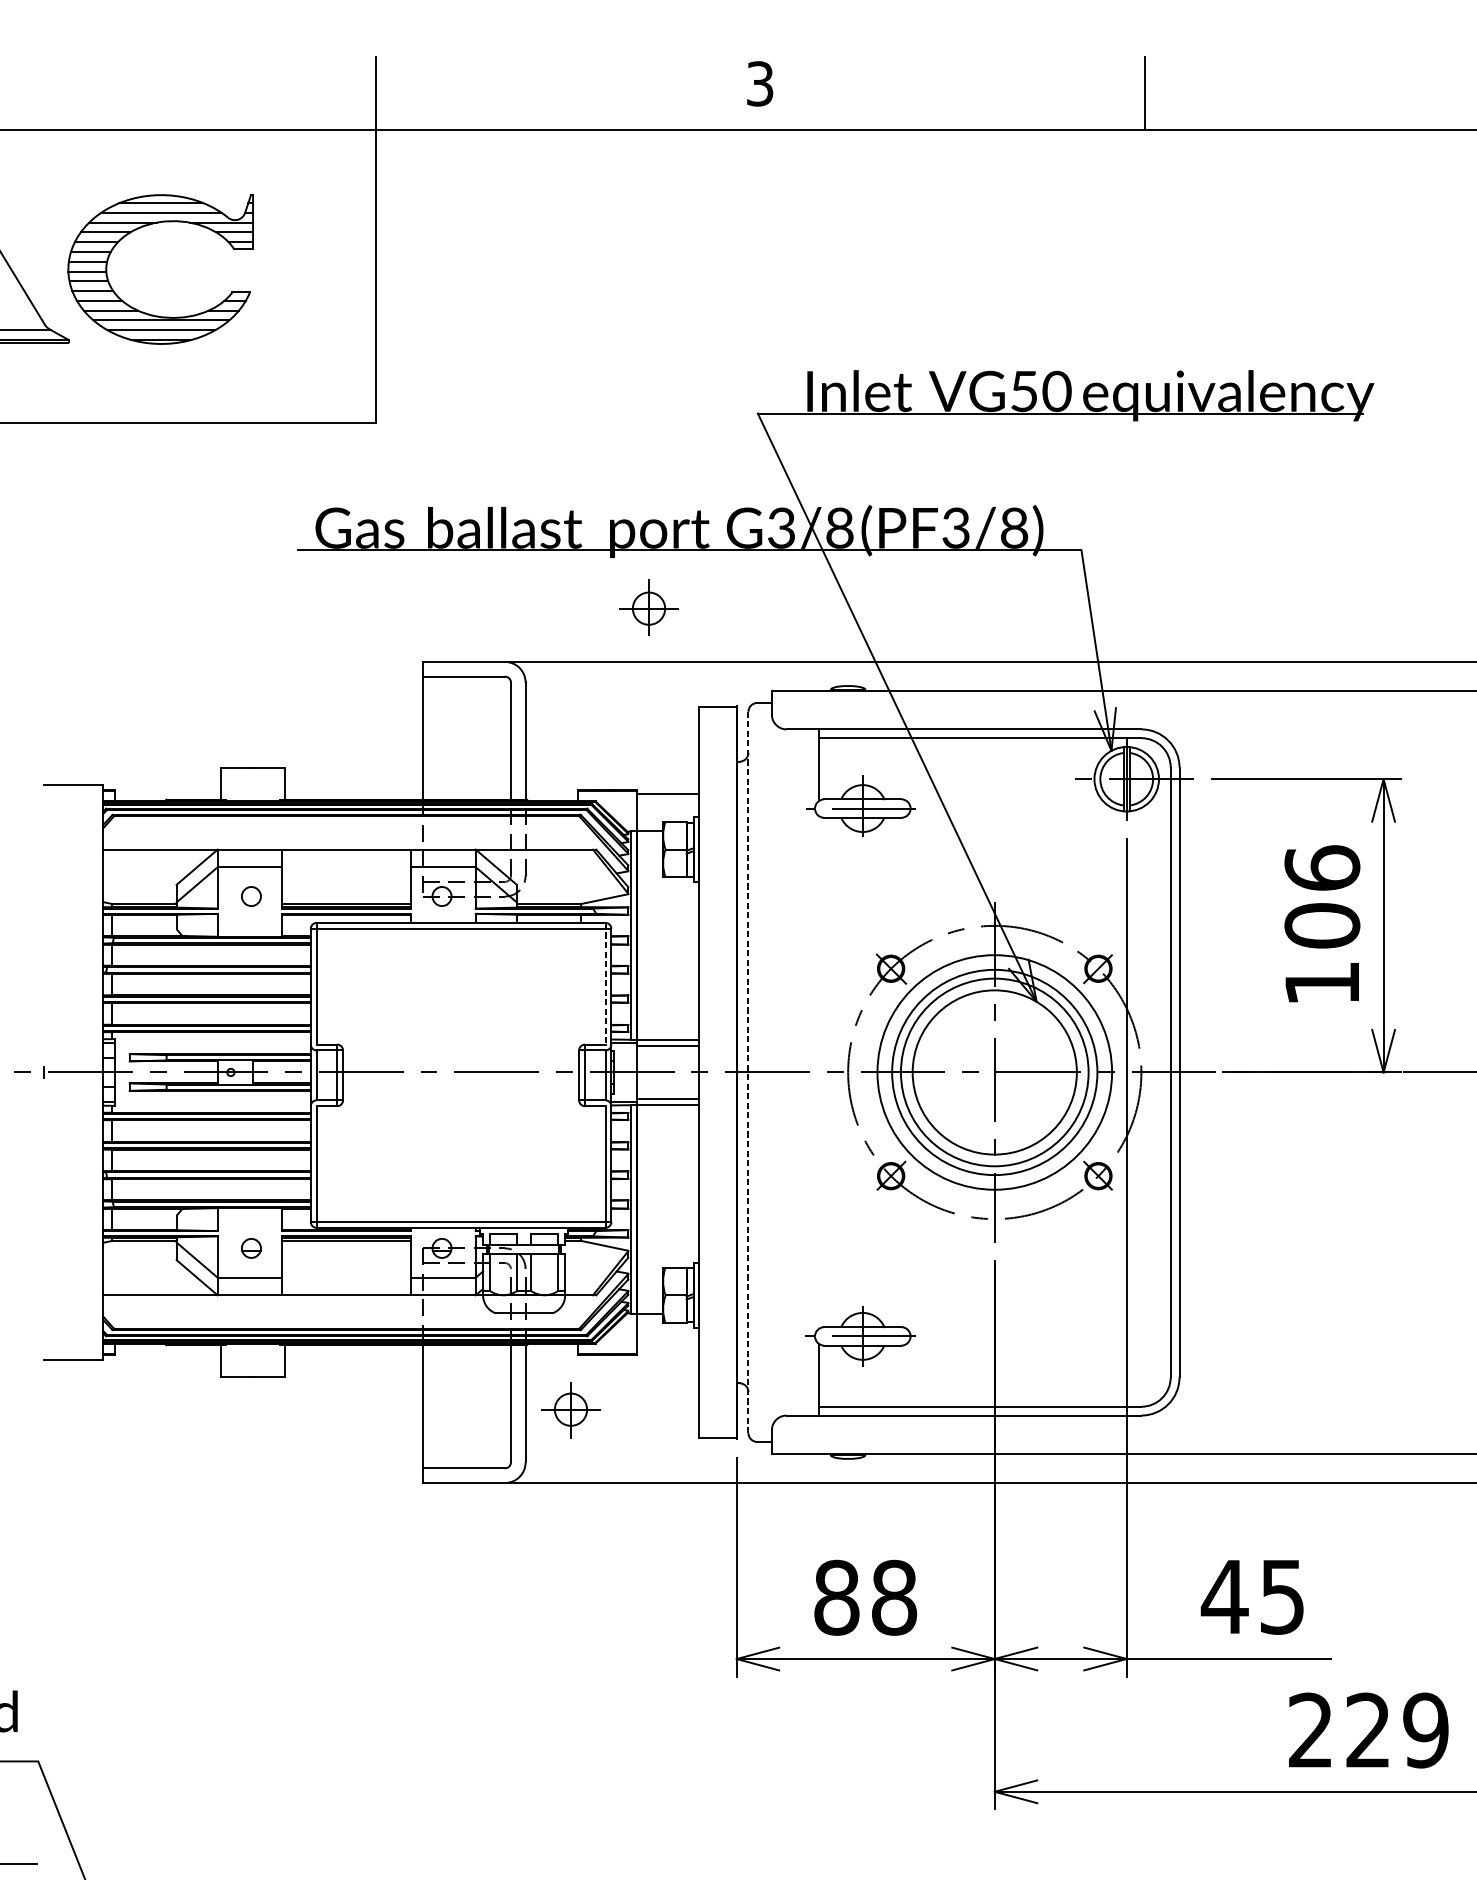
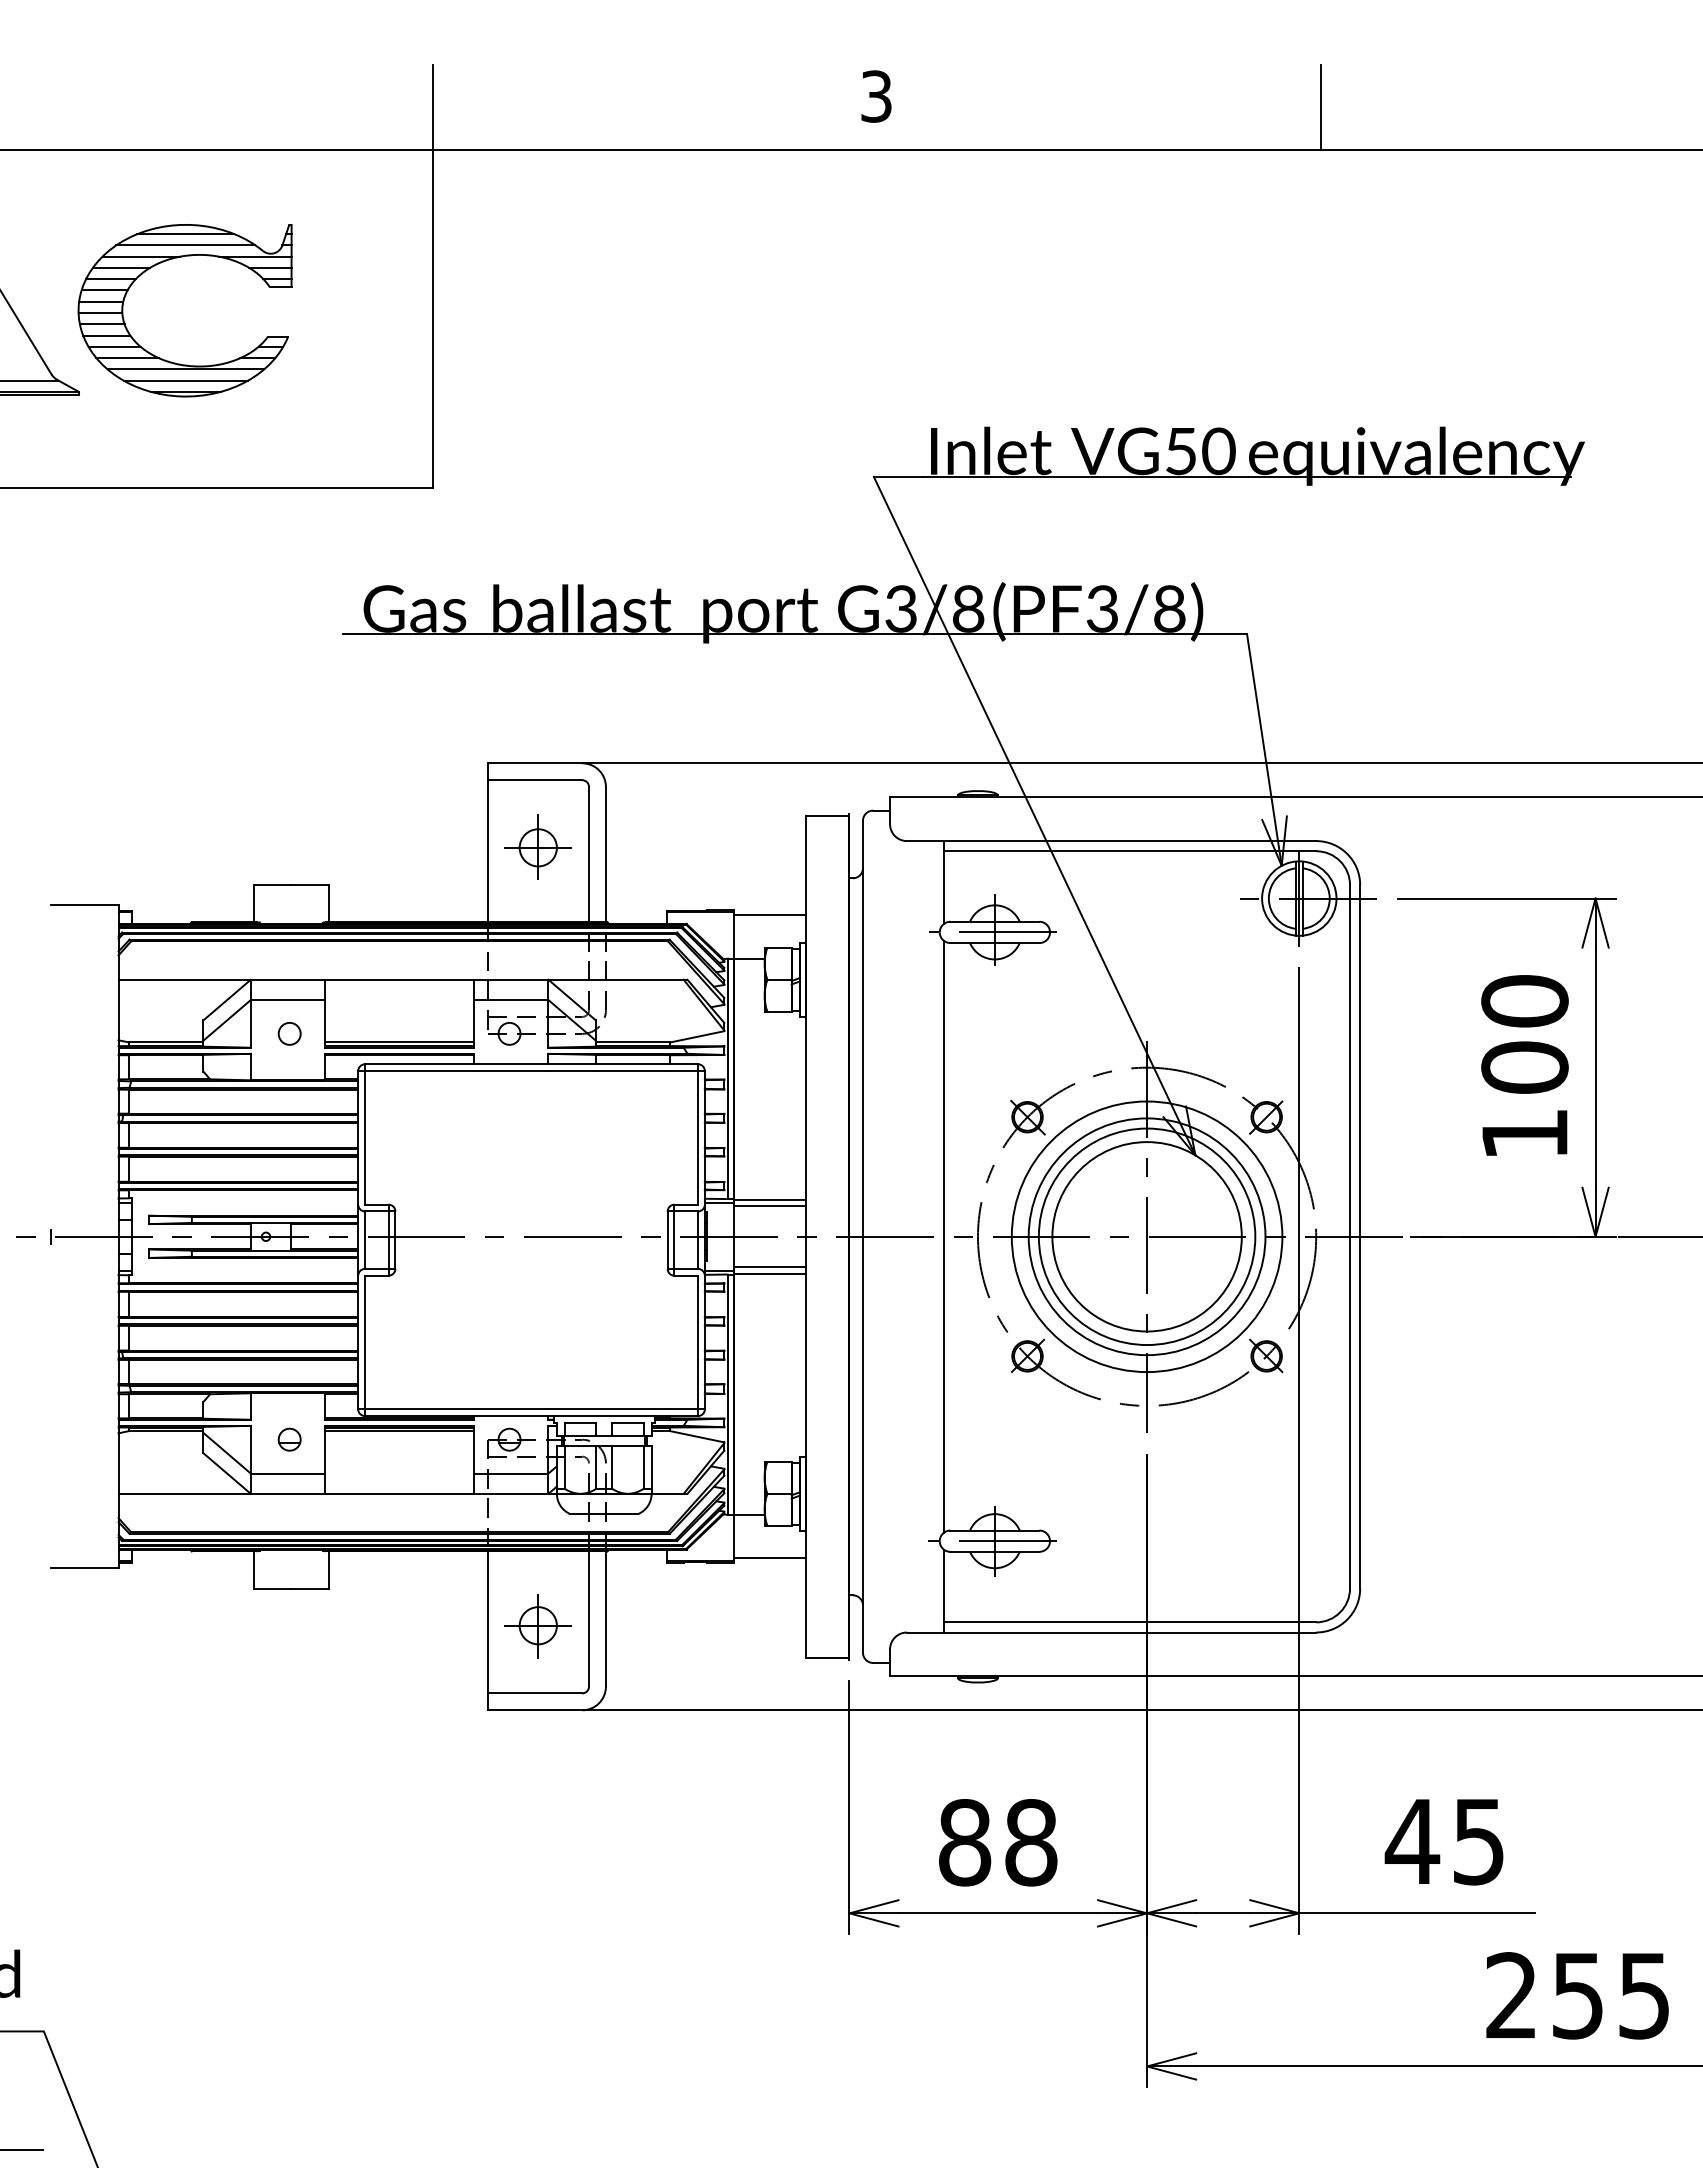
part: (648, 607) -> (537, 846), moved
text: (1321, 867) -> (1524, 1000), 106 -> 100
line: (605, 983) -> (698, 1134), dashed -> solid
line: (748, 1072) -> (862, 1236), dashed -> solid
line: (819, 1072) -> (944, 1236), added
line: (667, 1351) -> (769, 1558), added
part: (570, 1410) -> (537, 1626), moved
text: (1397, 1730) -> (1611, 1995), 229 -> 255

